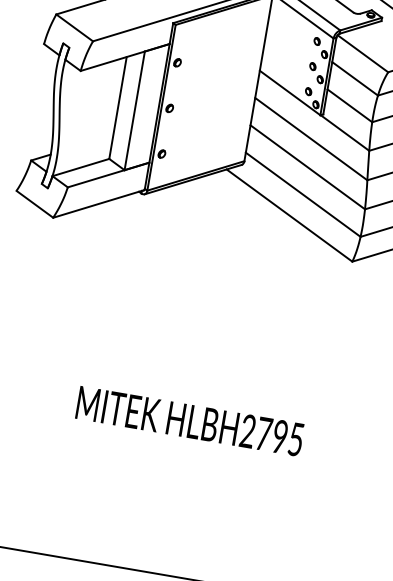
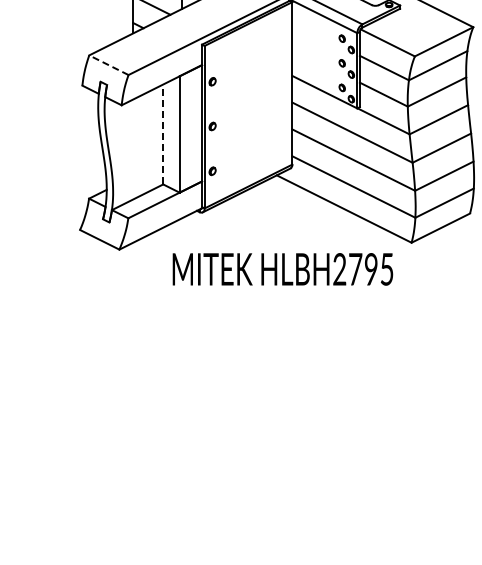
line: (74, 28) -> (108, 65), solid -> dashed
line: (118, 108) -> (163, 134), solid -> dashed
text: (189, 421) -> (282, 269), moved

